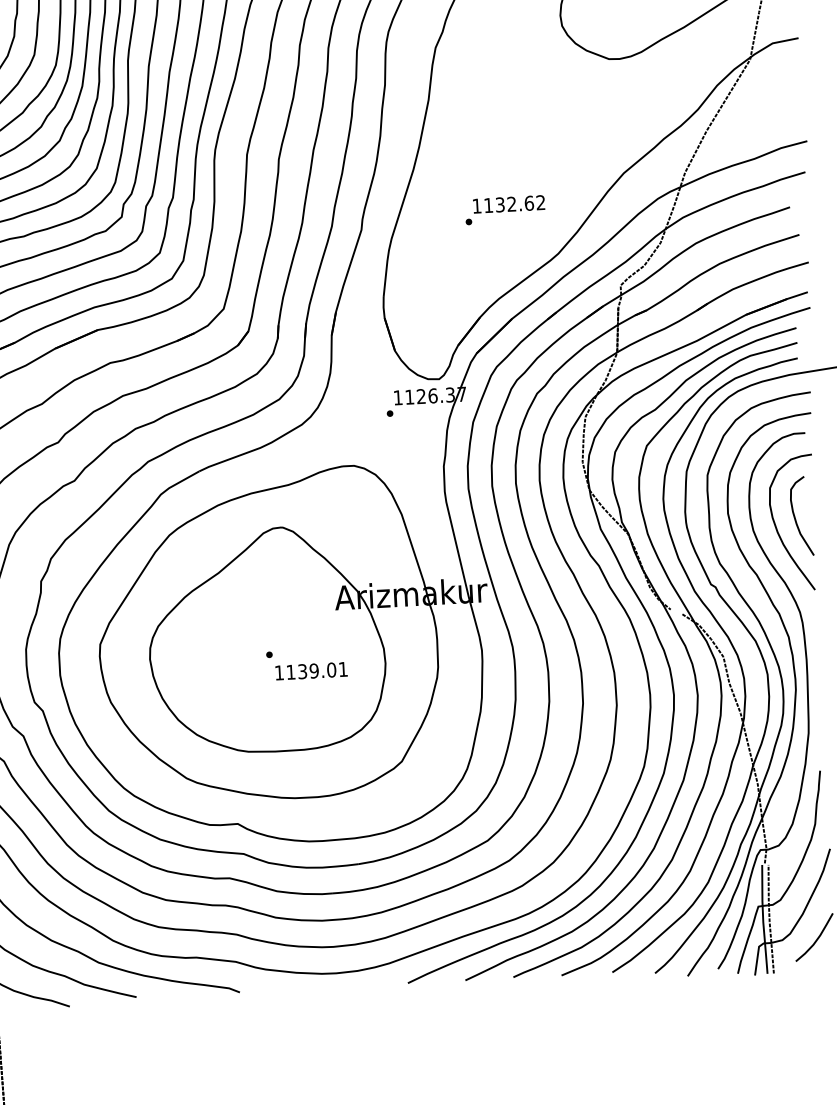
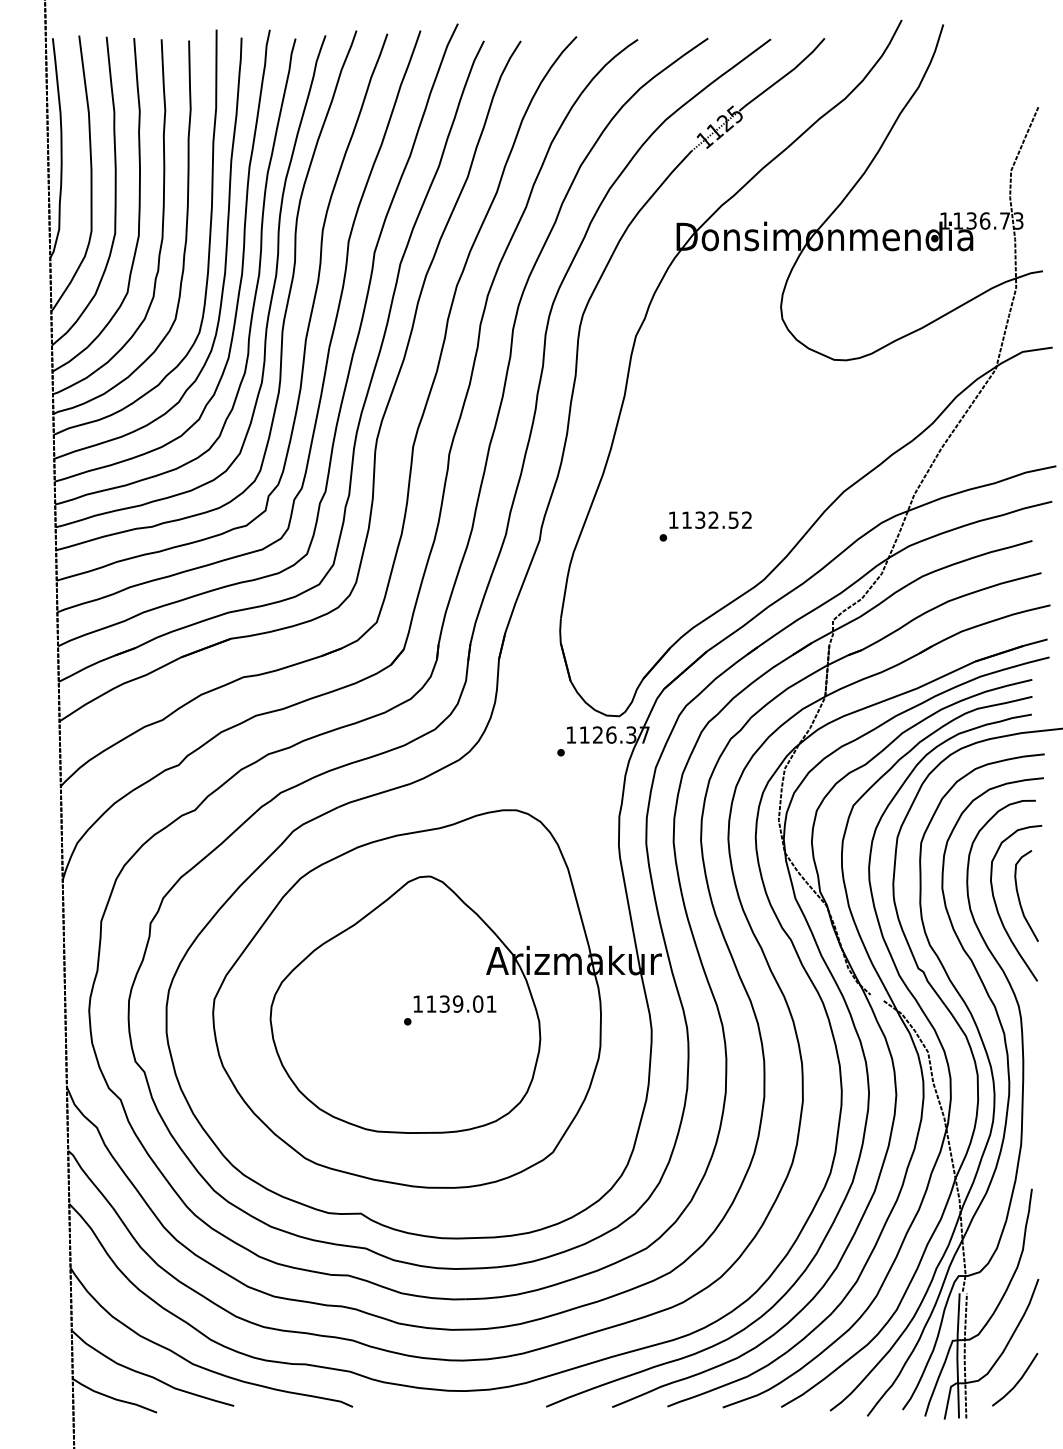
text: (529, 202) -> (733, 519), 1132.62 -> 1132.52
text: (311, 670) -> (454, 1003), moved

